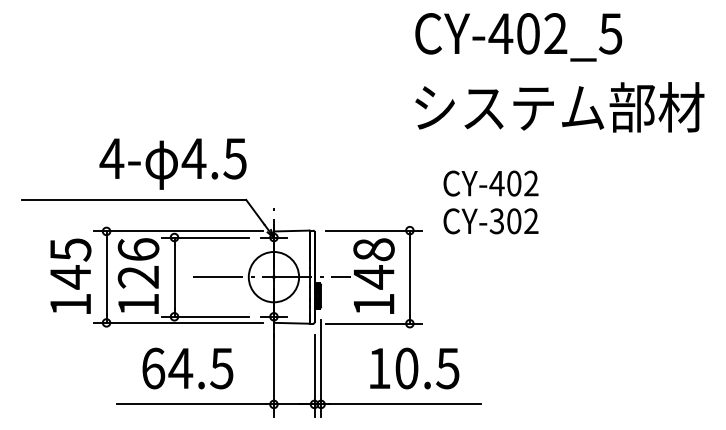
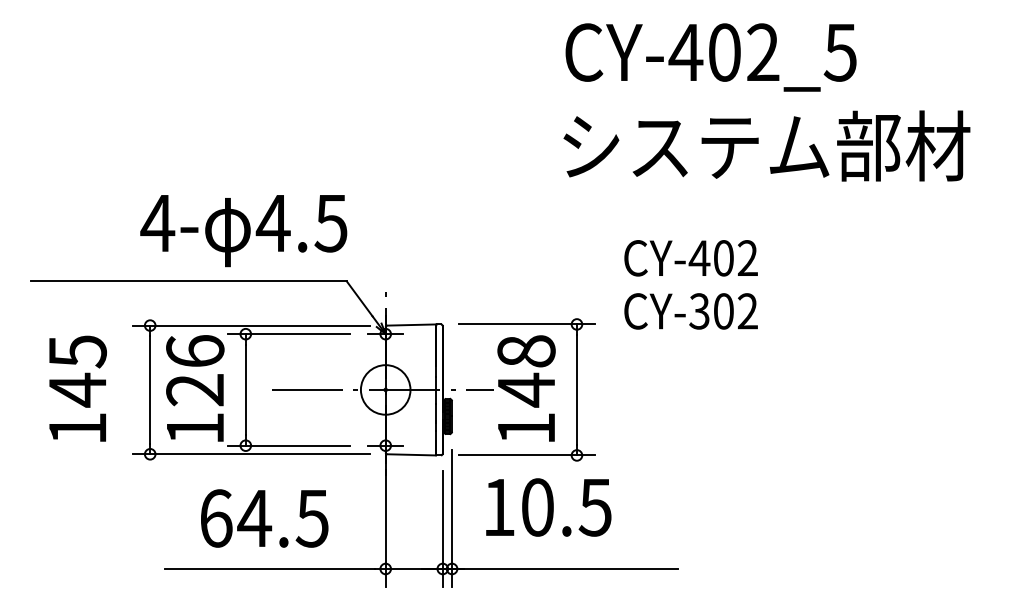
text: (518, 37) -> (710, 57), moved
text: (559, 106) -> (766, 145), moved
text: (70, 276) -> (77, 388), moved
circle: (273, 276) -> (385, 389), size x0.7
text: (414, 368) -> (548, 507), moved

